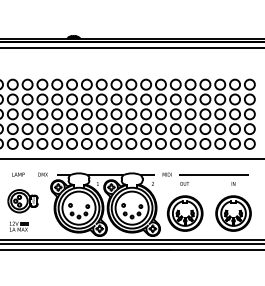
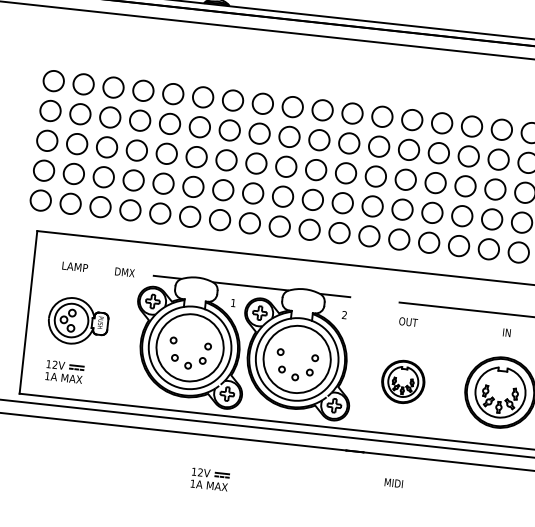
text: (166, 174) -> (392, 482), moved
part: (185, 213) -> (403, 381), size x0.6
part: (95, 271) -> (209, 479), added

